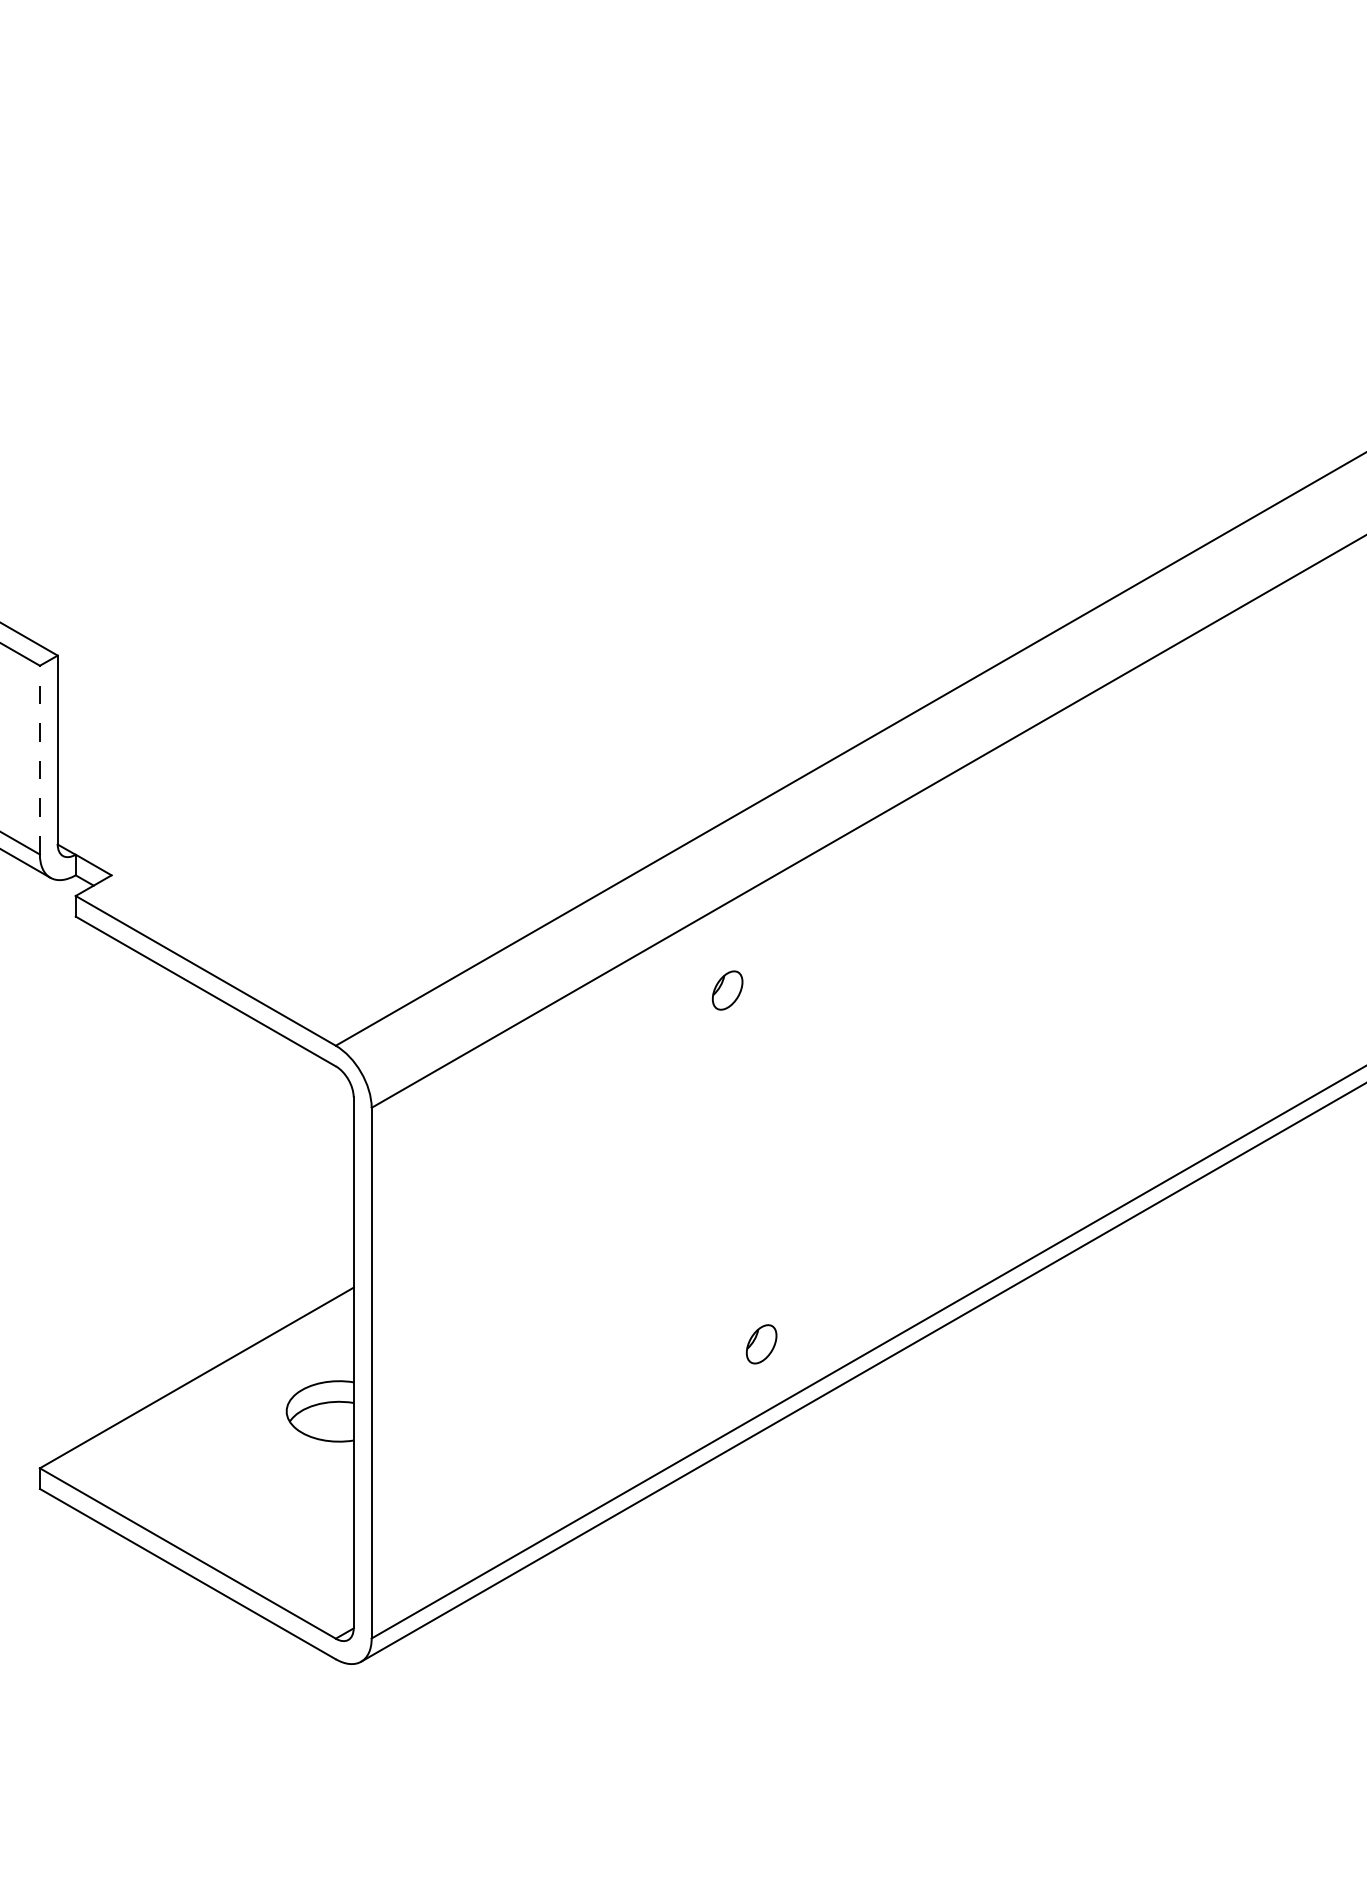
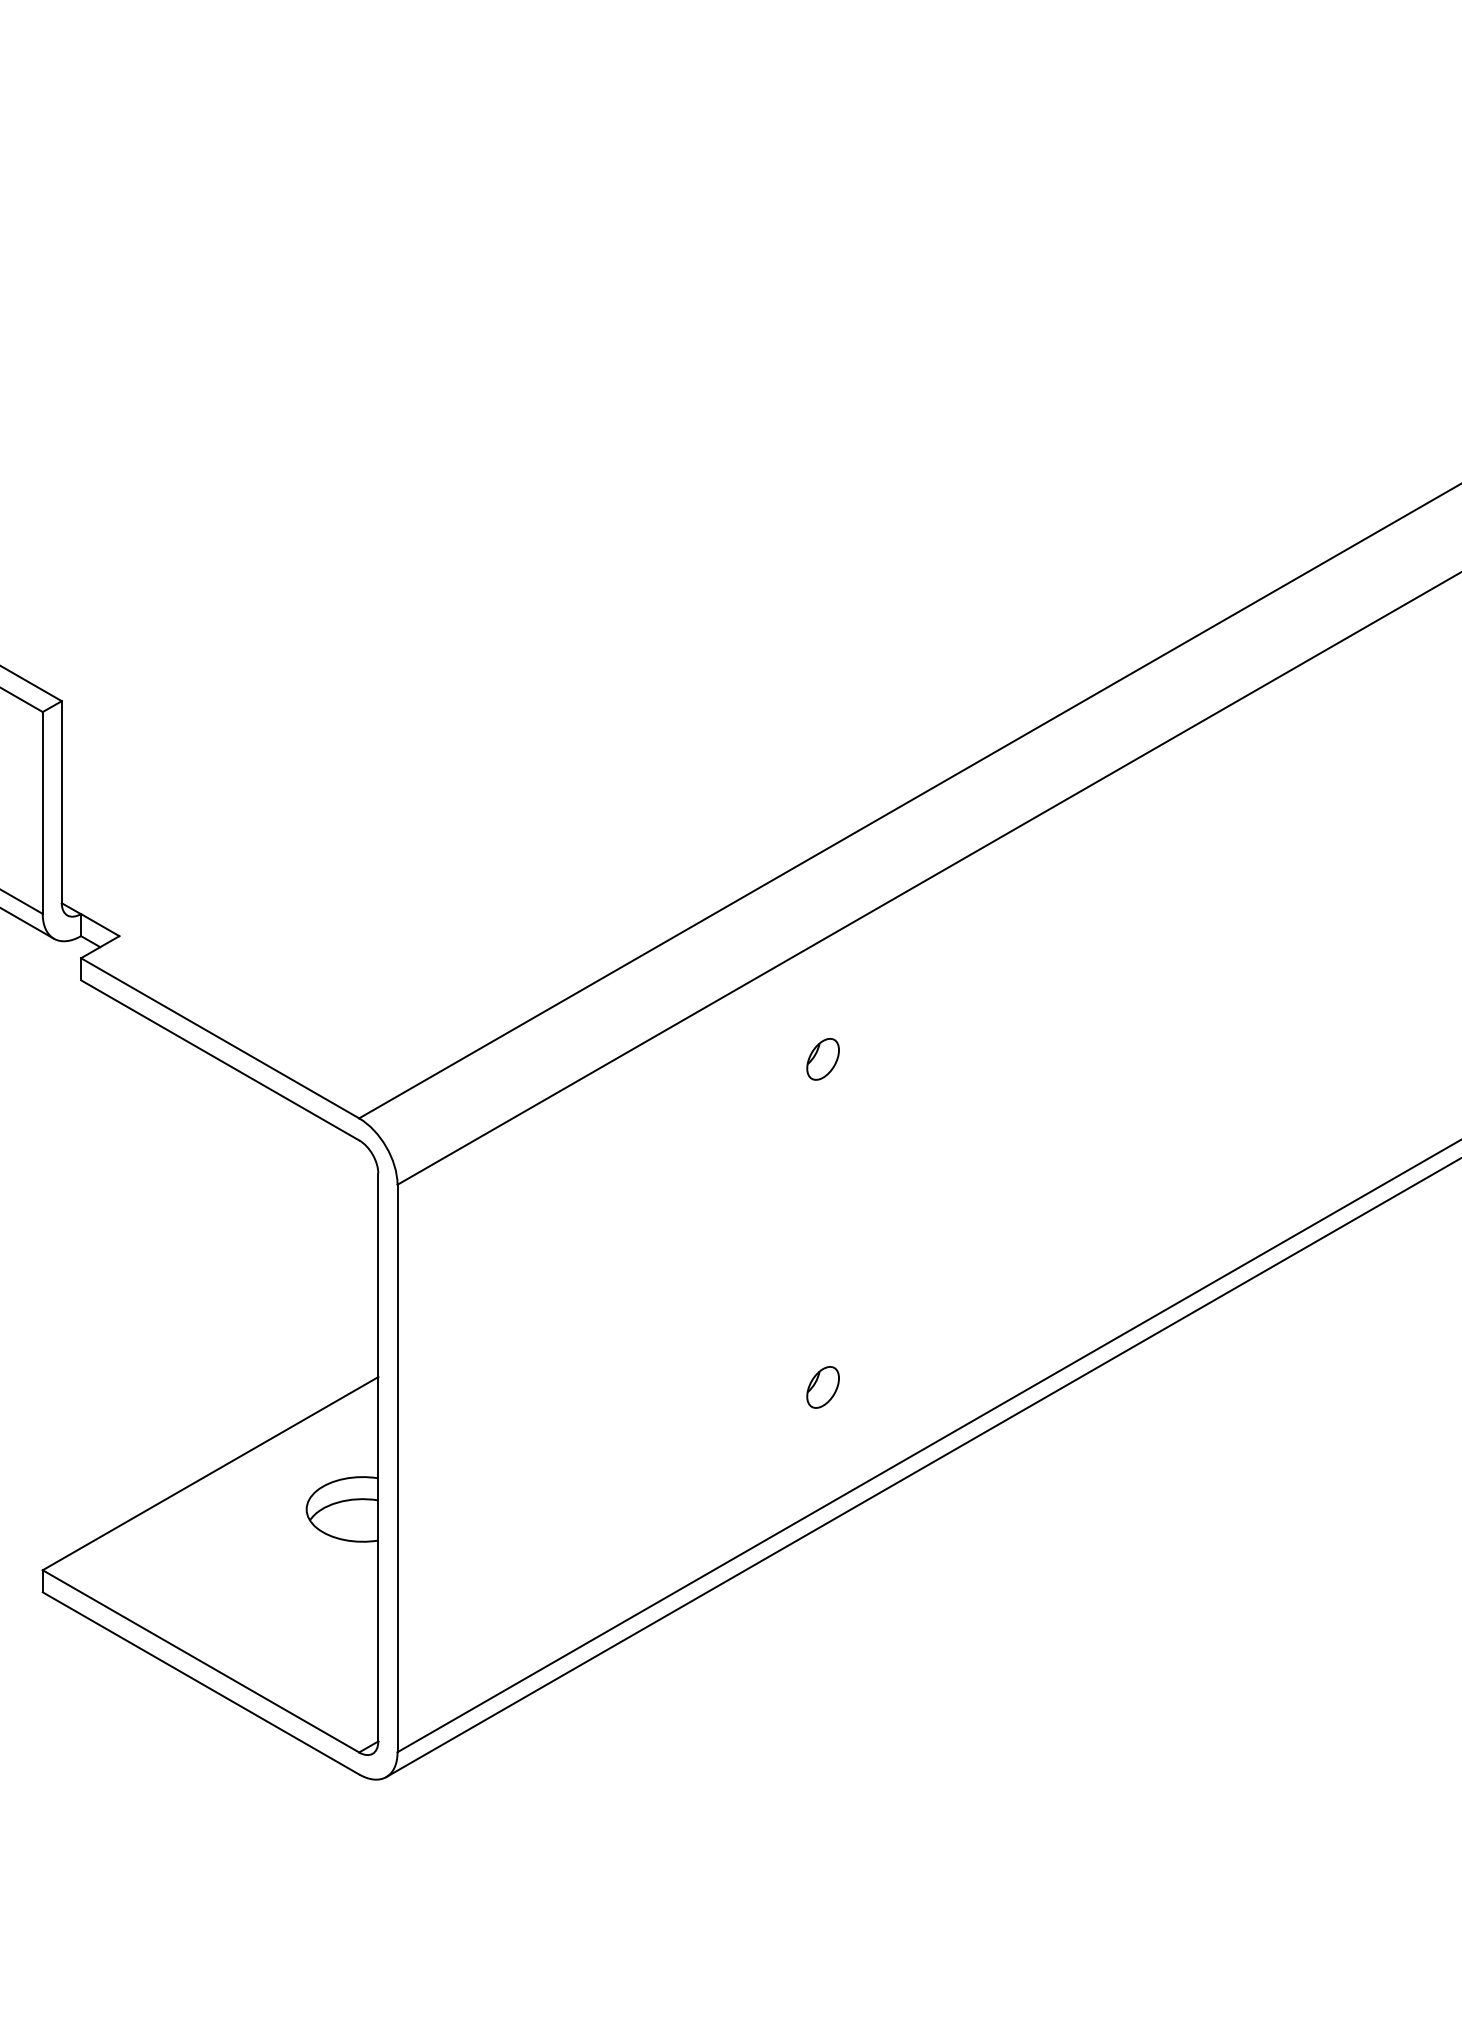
line: (39, 759) -> (42, 812), dashed -> solid
part: (727, 990) -> (822, 1059), moved
part: (761, 1344) -> (822, 1387), moved

